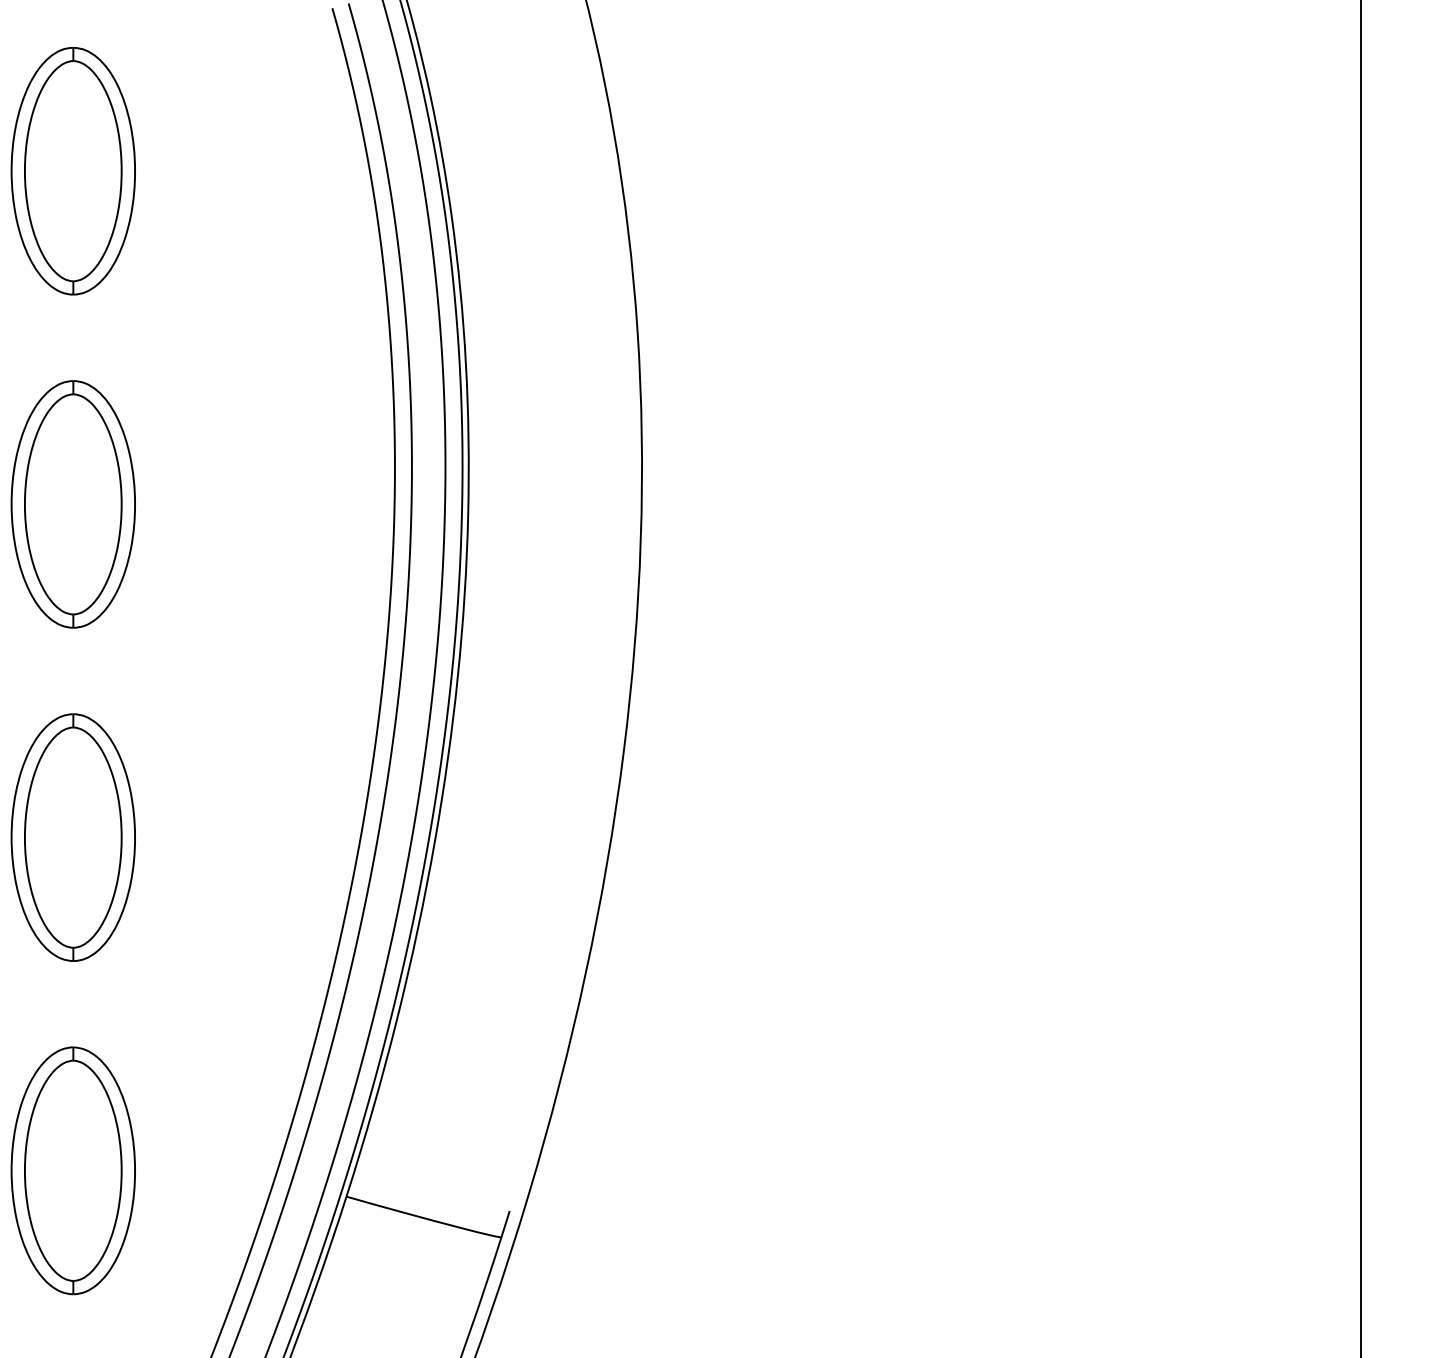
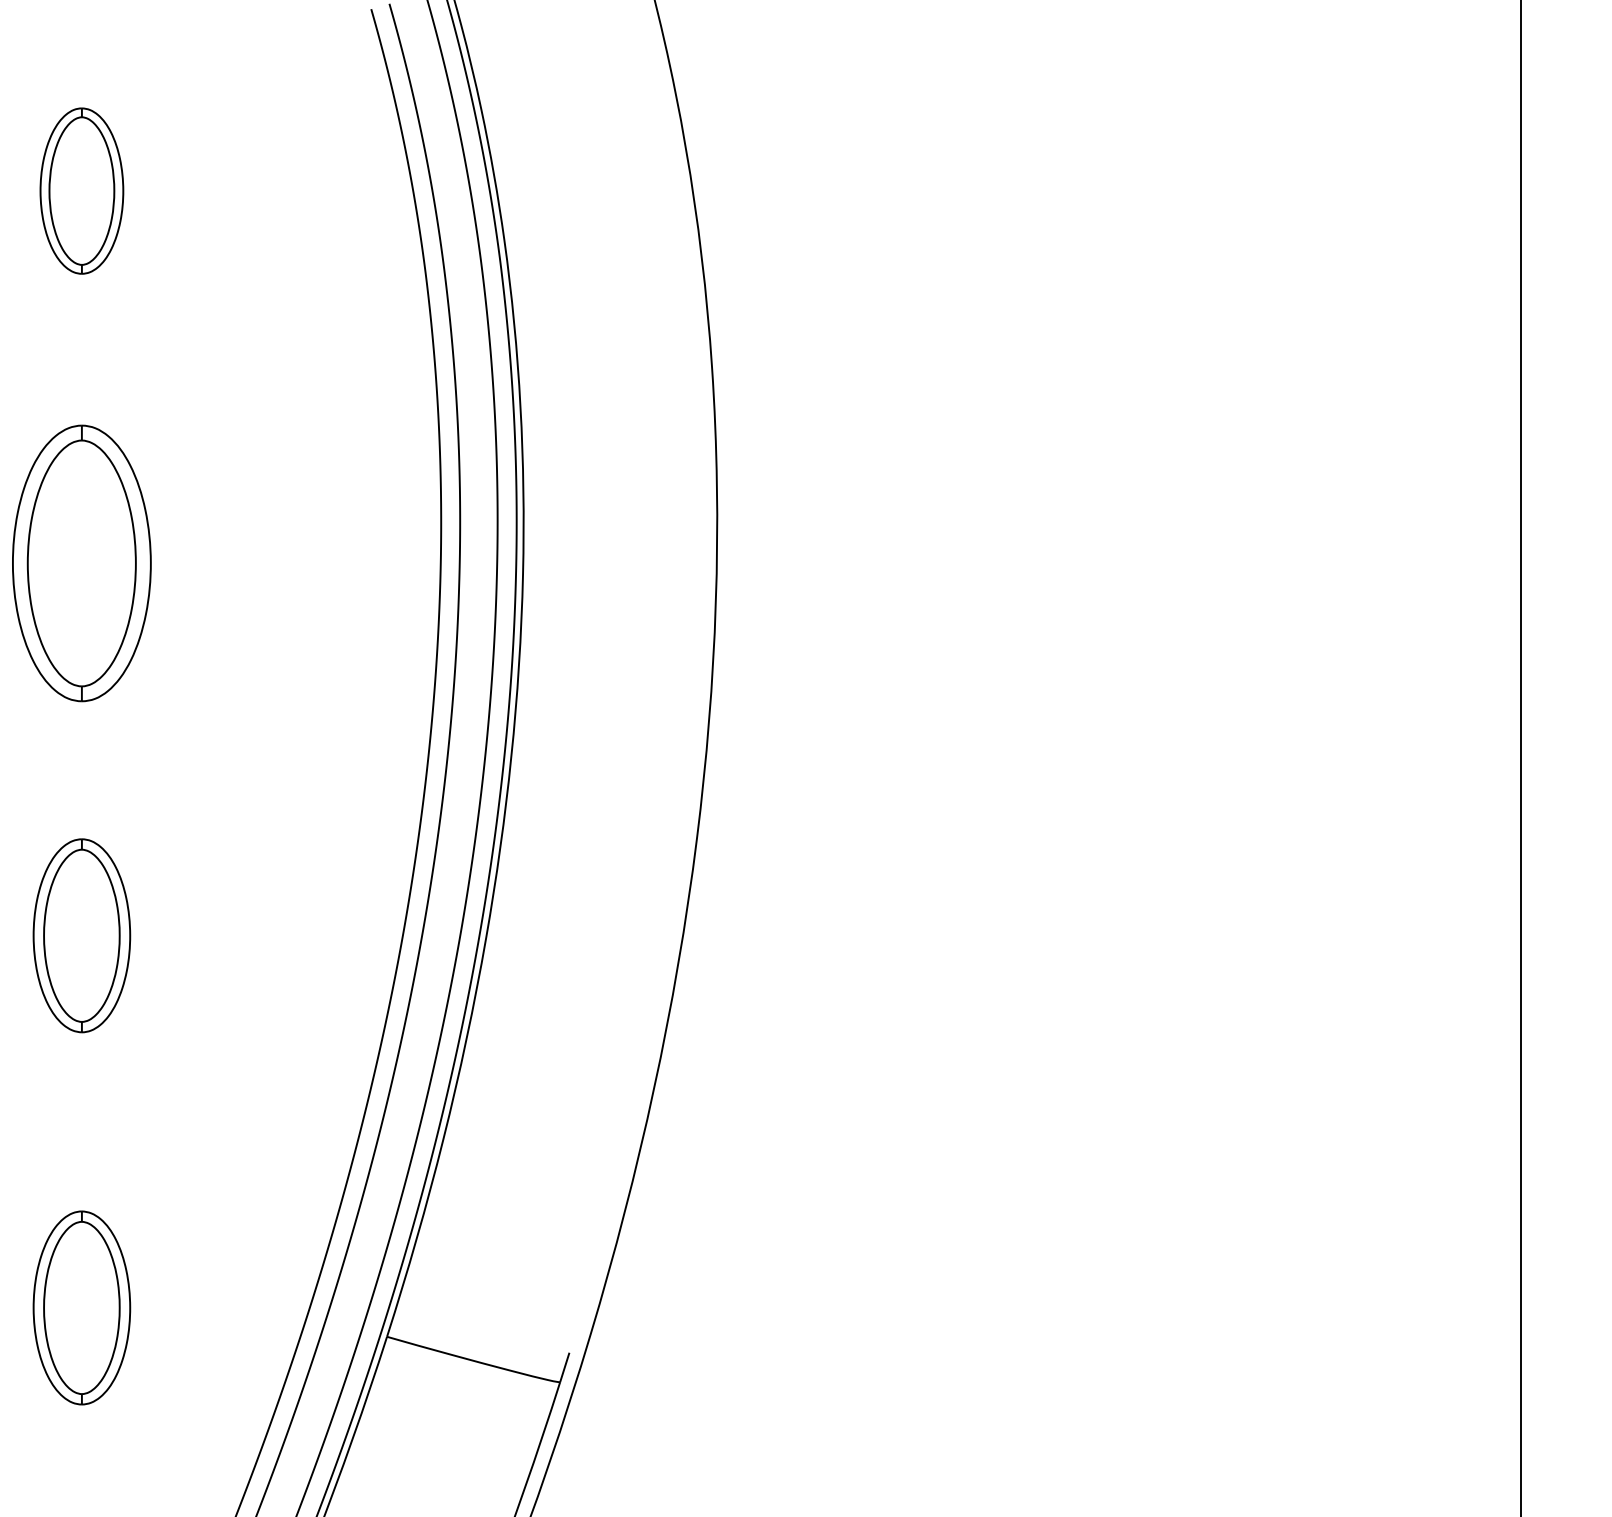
part: (73, 170) -> (81, 190), size x0.6
part: (73, 837) -> (81, 935), size x0.7
part: (73, 1170) -> (81, 1307), size x0.7

